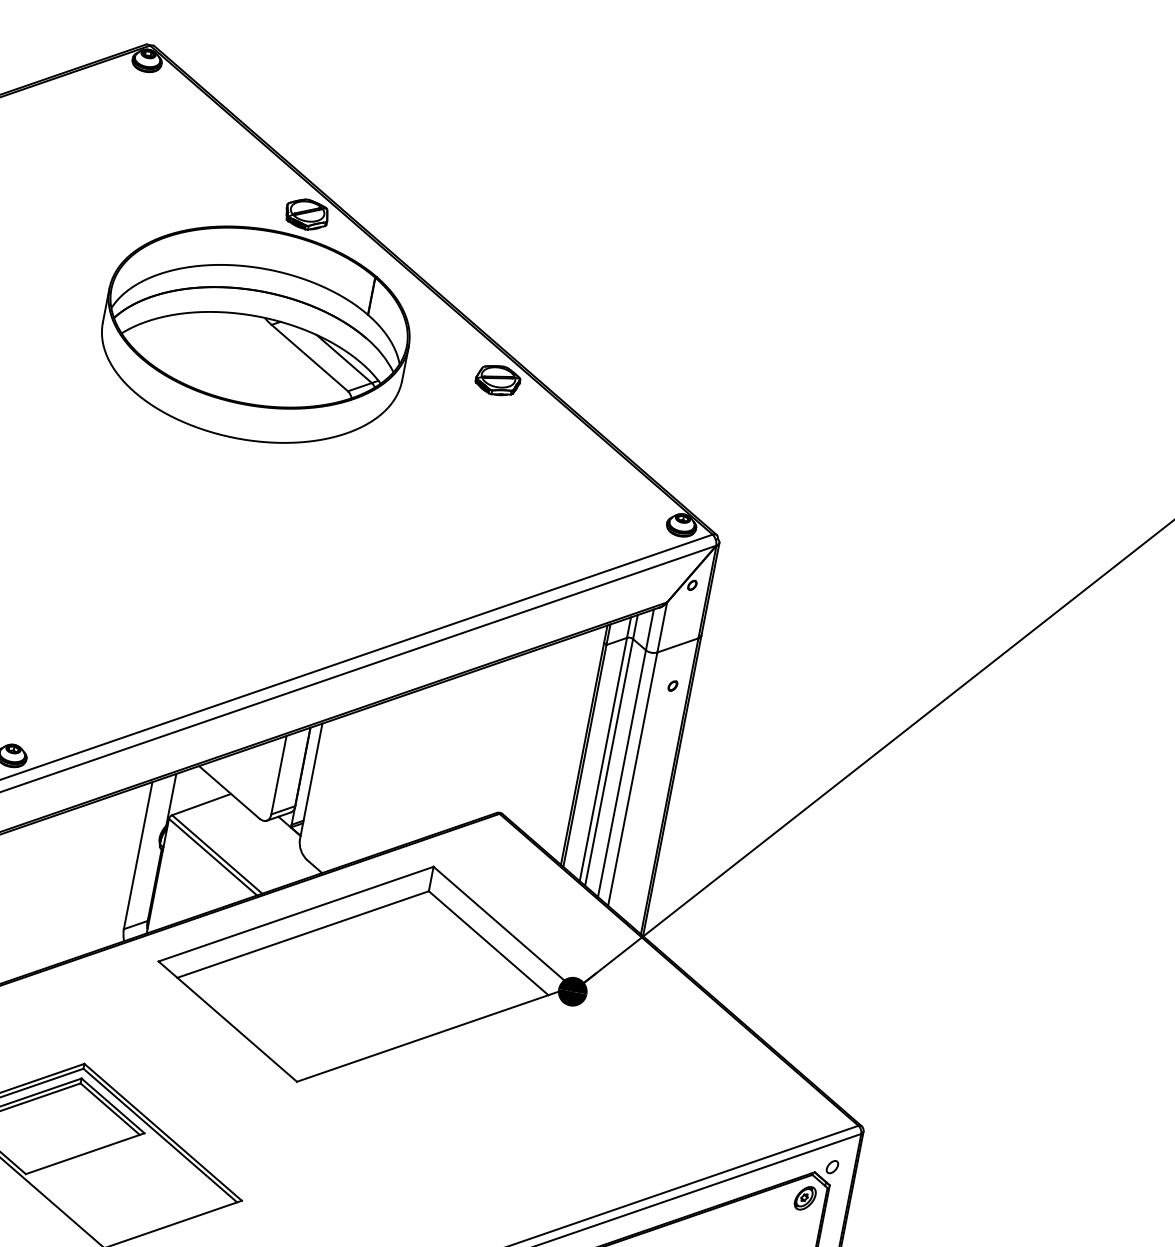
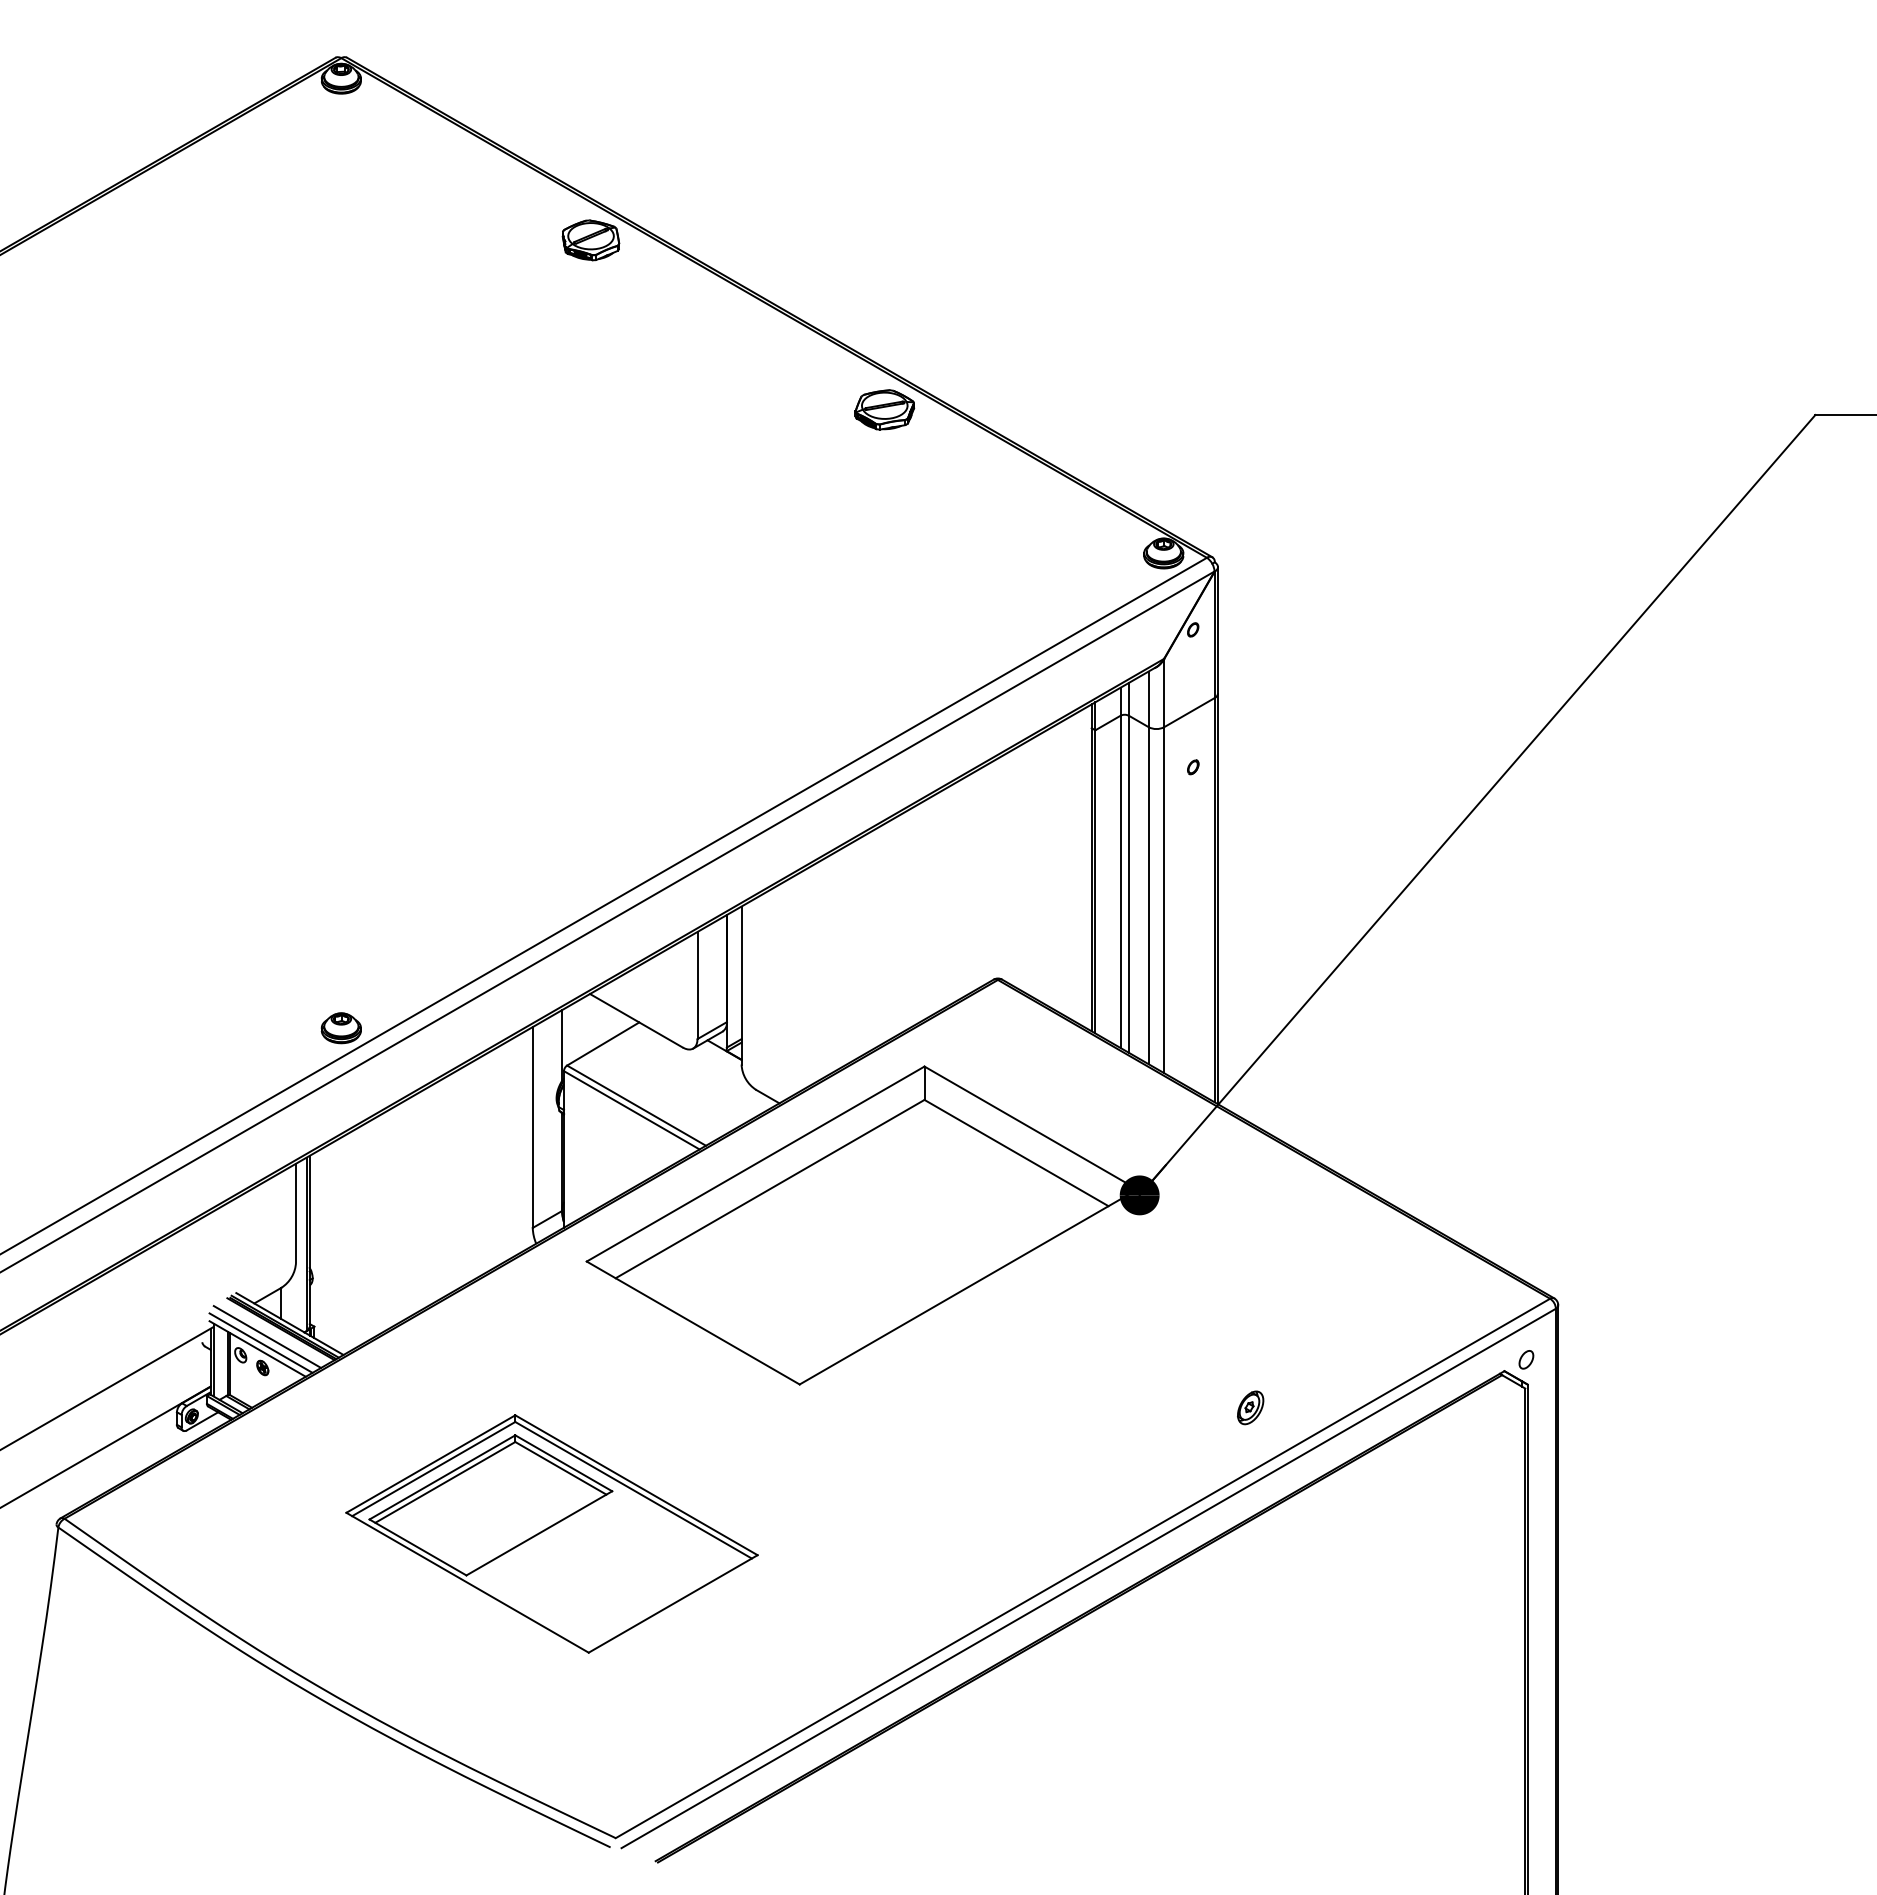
part: (255, 334) -> (554, 411), removed
part: (805, 1198) -> (1250, 1407), moved

